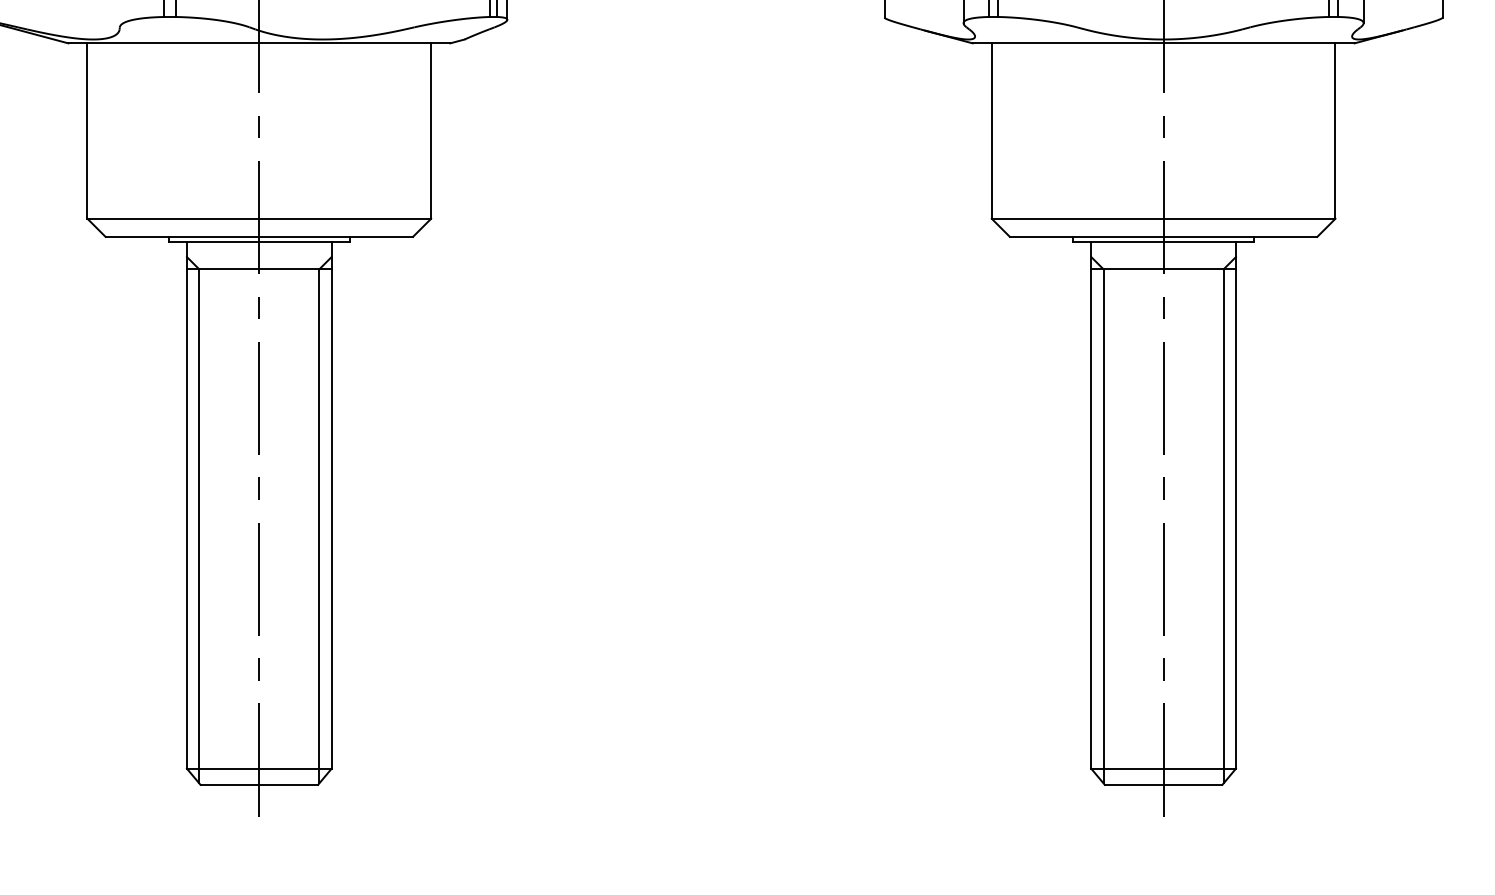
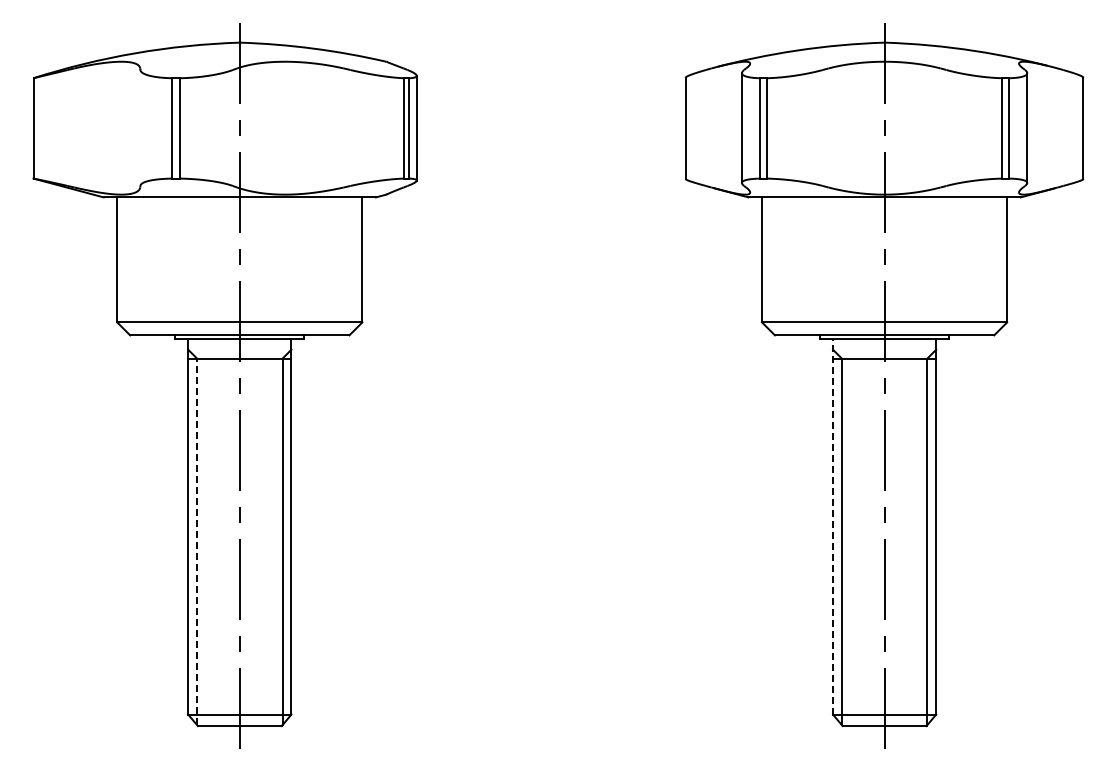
line: (1091, 504) -> (833, 526), solid -> dashed
line: (199, 525) -> (197, 541), solid -> dashed

